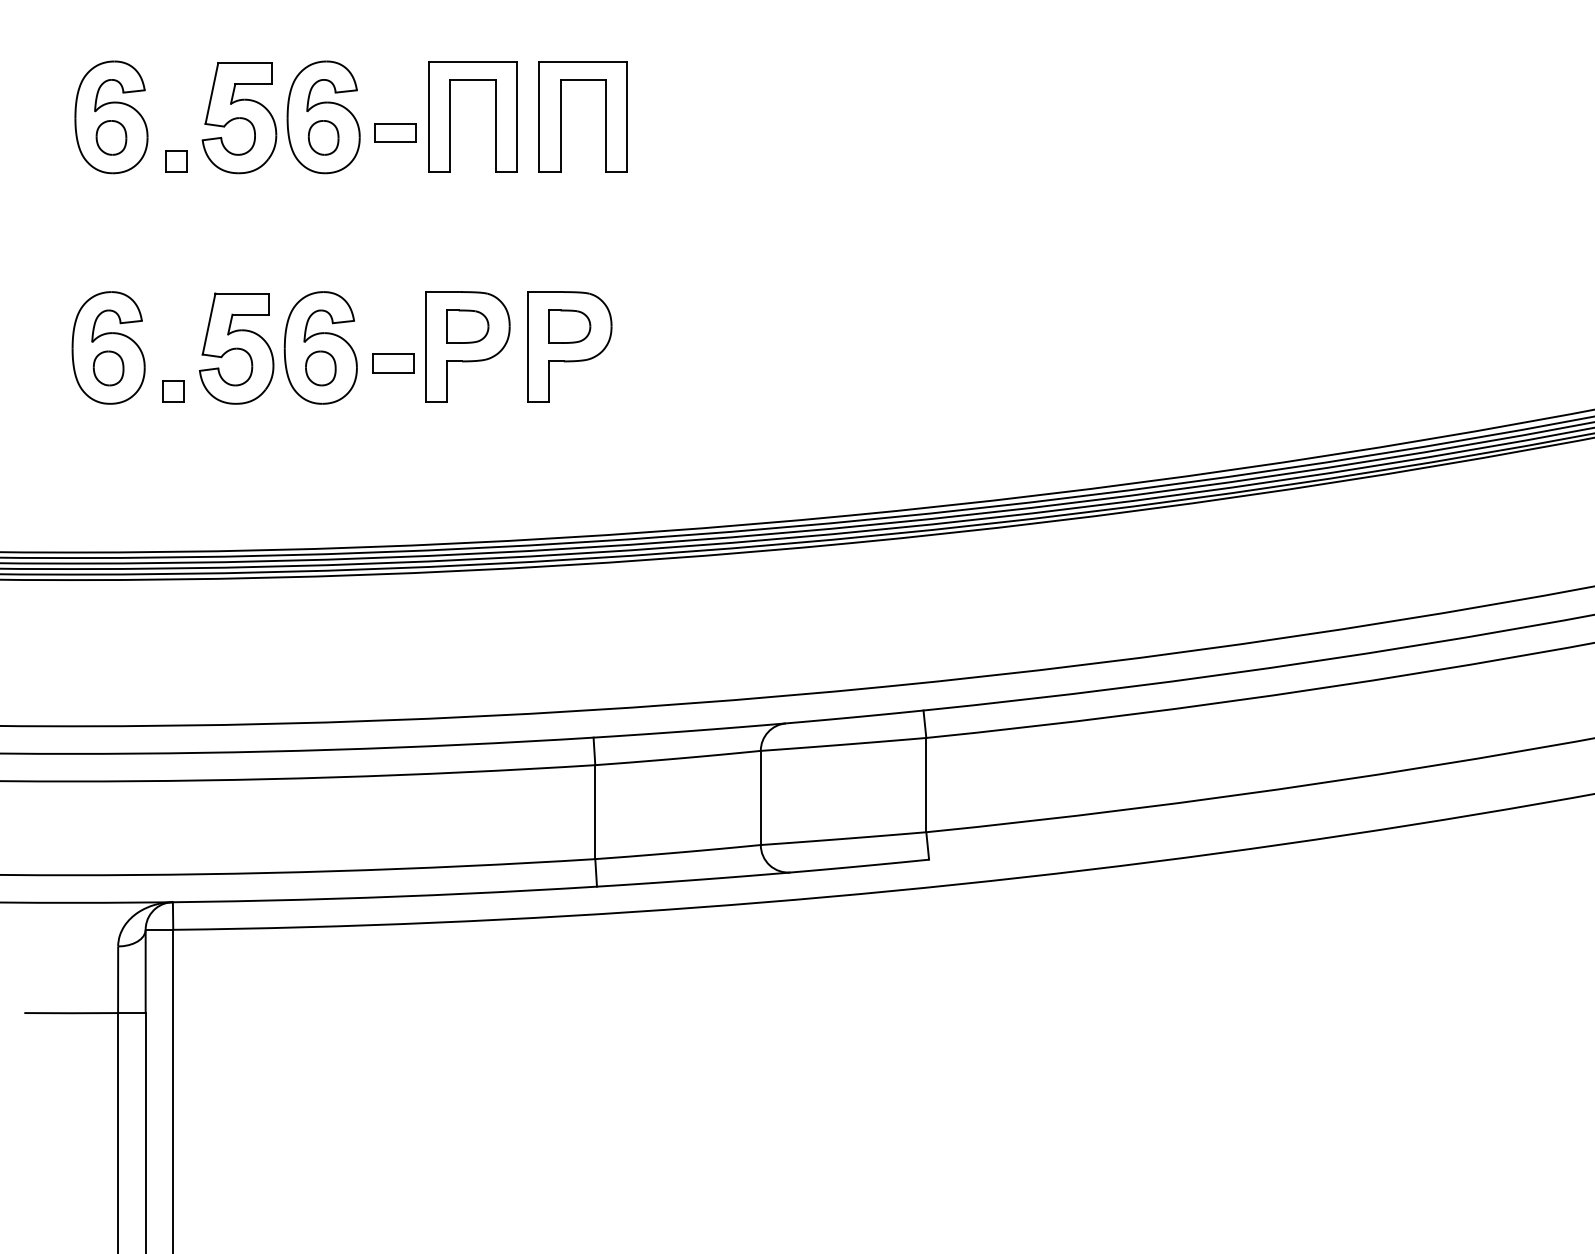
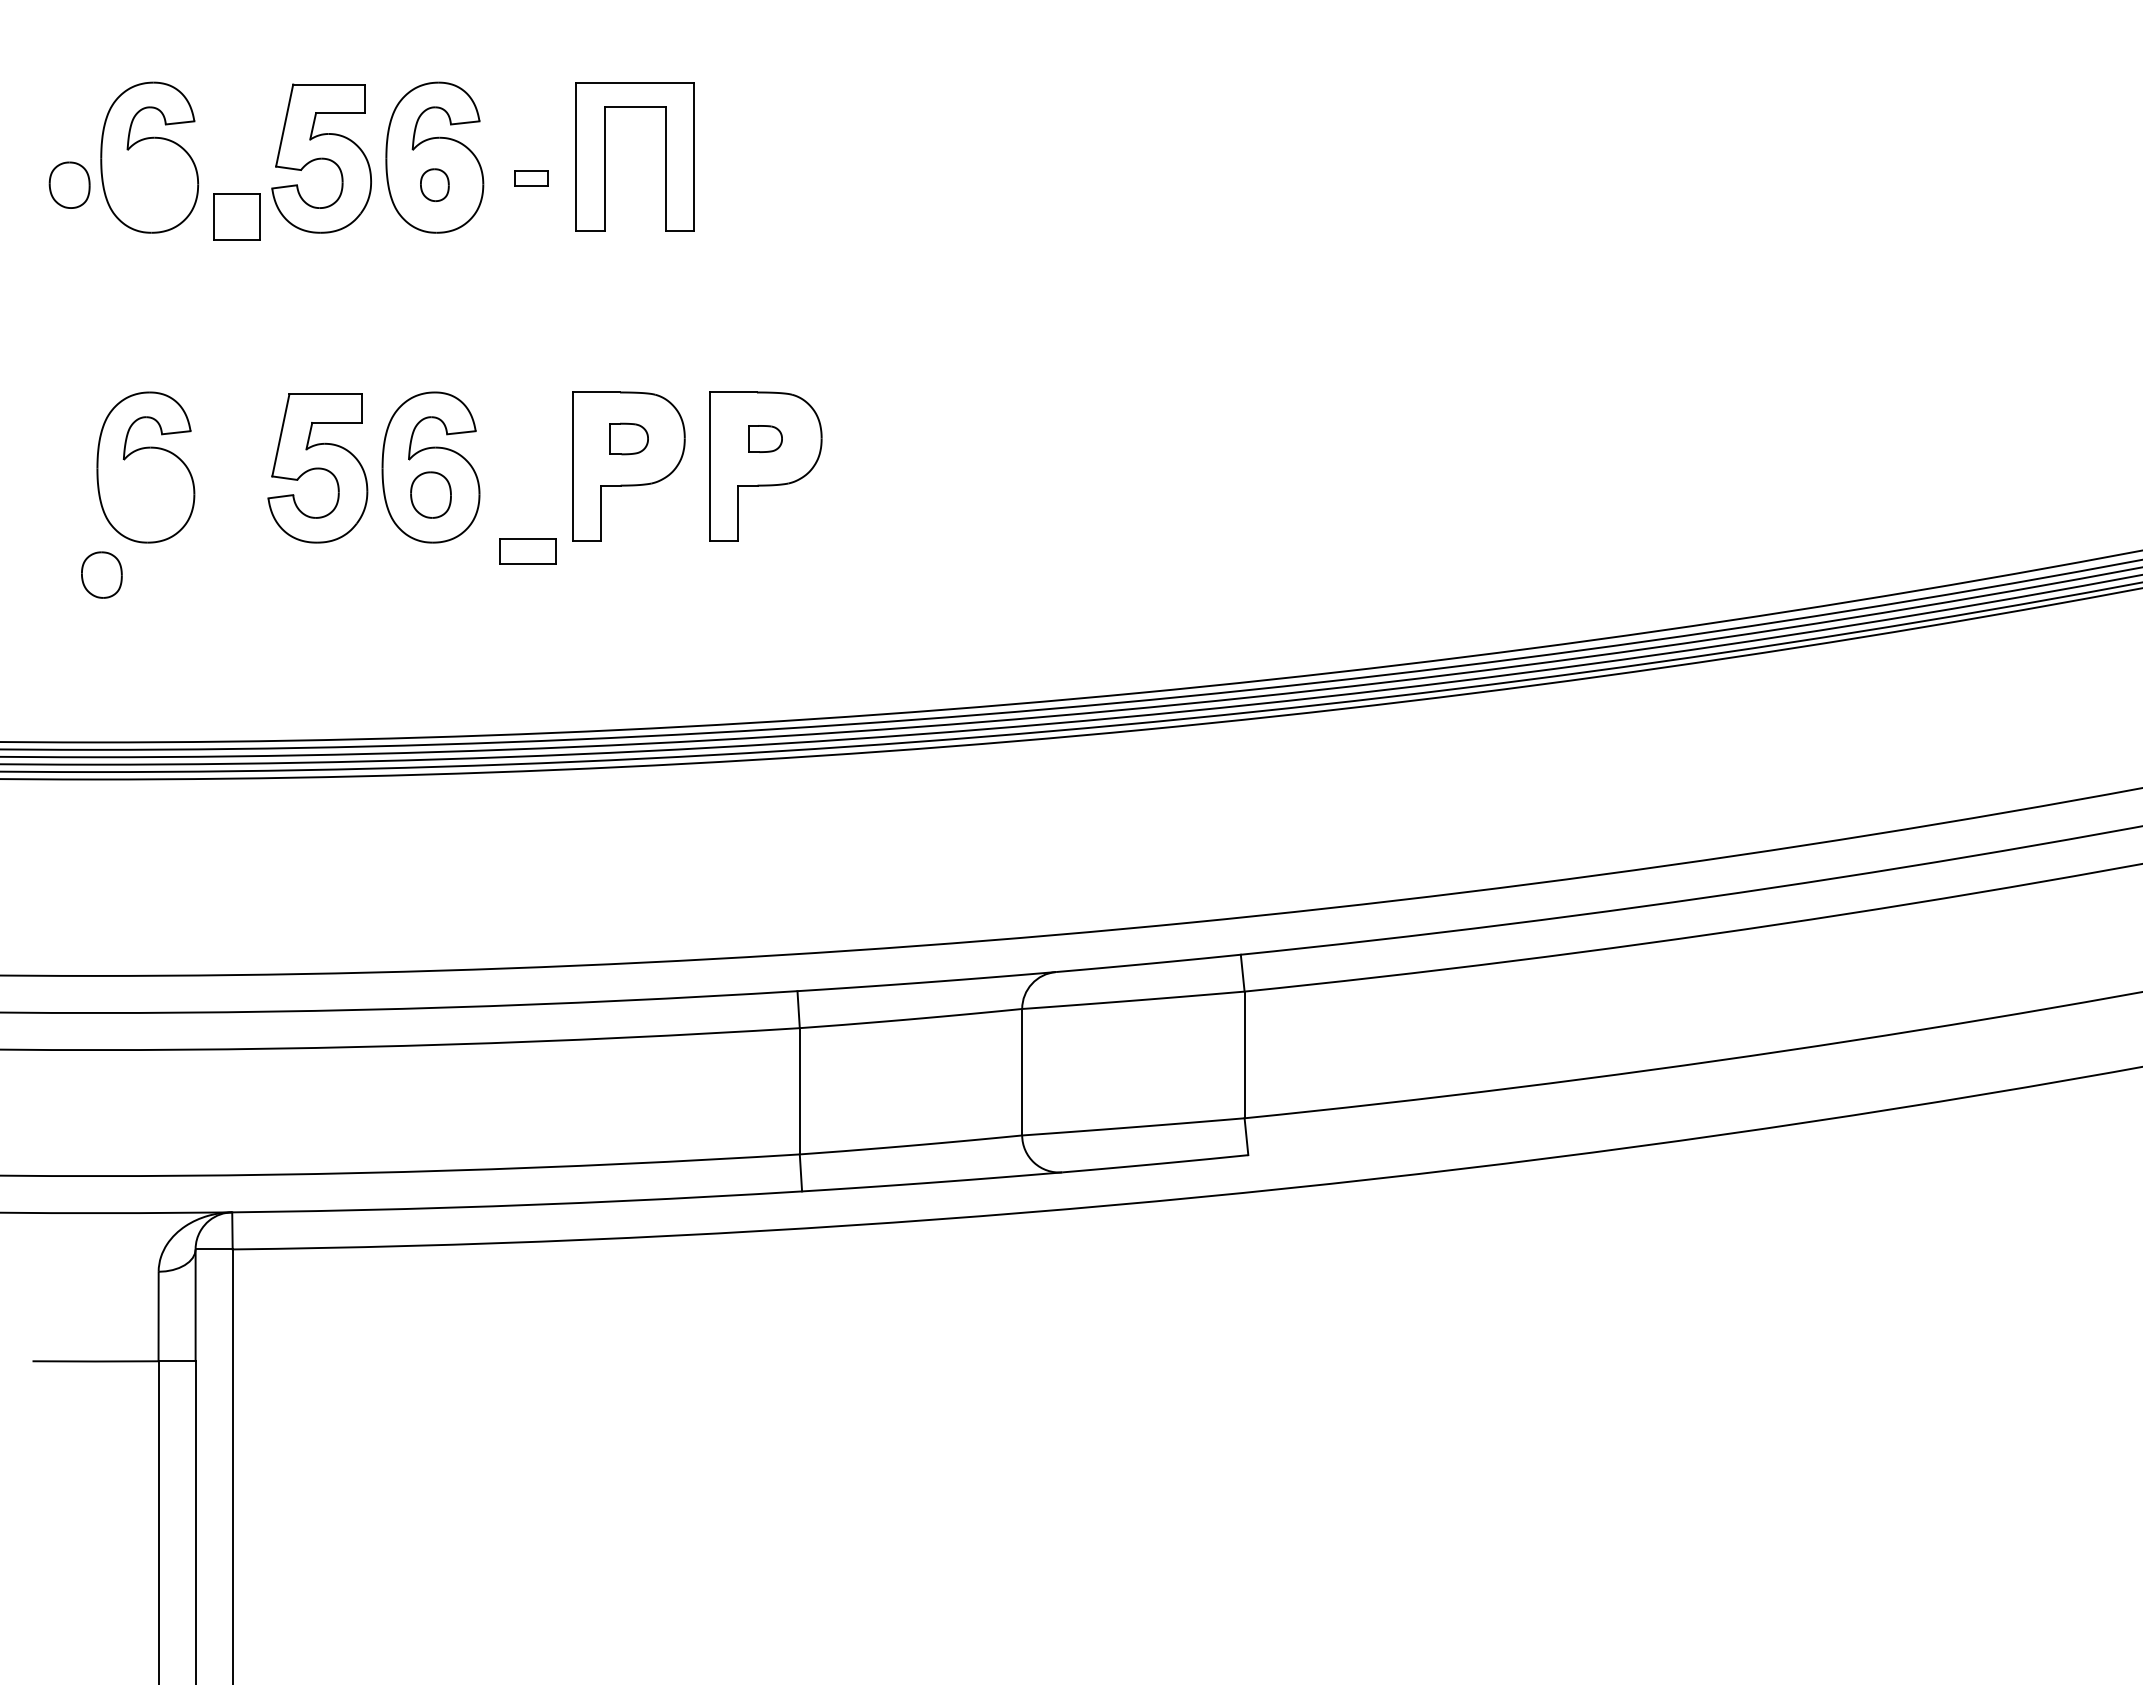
part: (560, 116) -> (753, 156), removed
part: (395, 132) -> (531, 178), size x0.6
part: (111, 137) -> (69, 184), moved
part: (323, 137) -> (434, 184), size x0.7
part: (176, 161) -> (236, 216), size x1.6
part: (467, 326) -> (628, 438), size x0.7
part: (569, 326) -> (765, 438), size x0.6
part: (392, 363) -> (527, 551), moved
part: (108, 368) -> (101, 574), moved
part: (173, 391) -> (233, 526), removed

